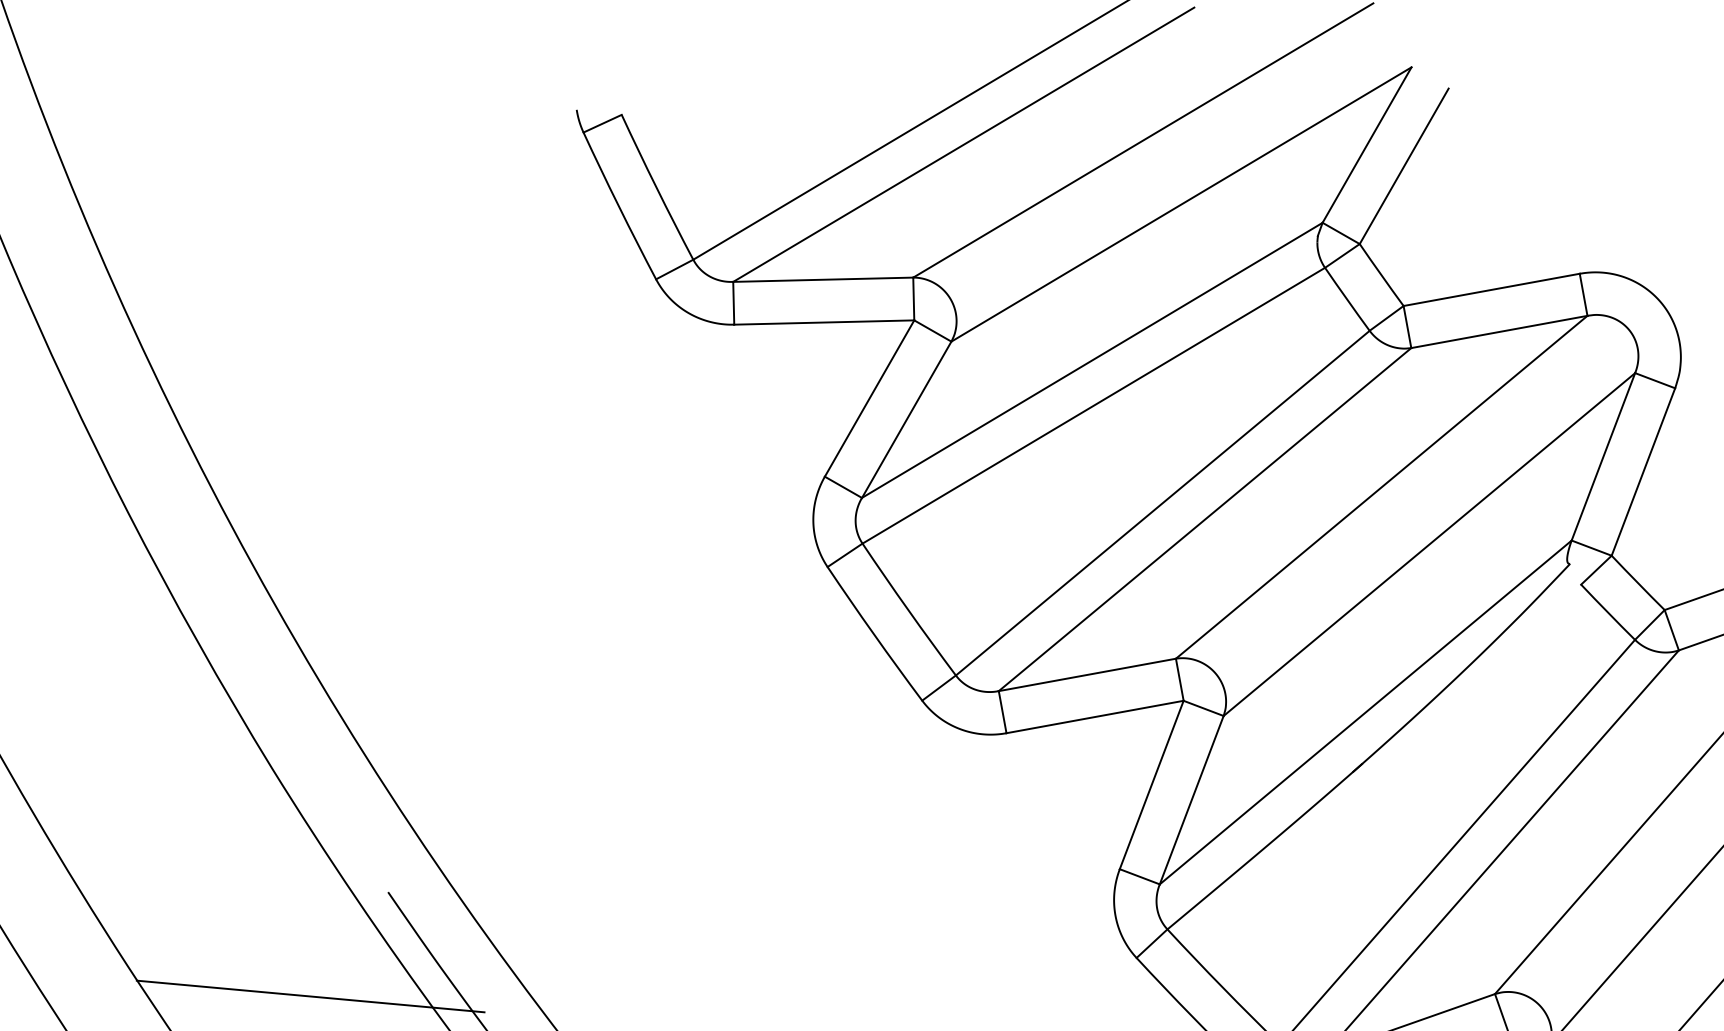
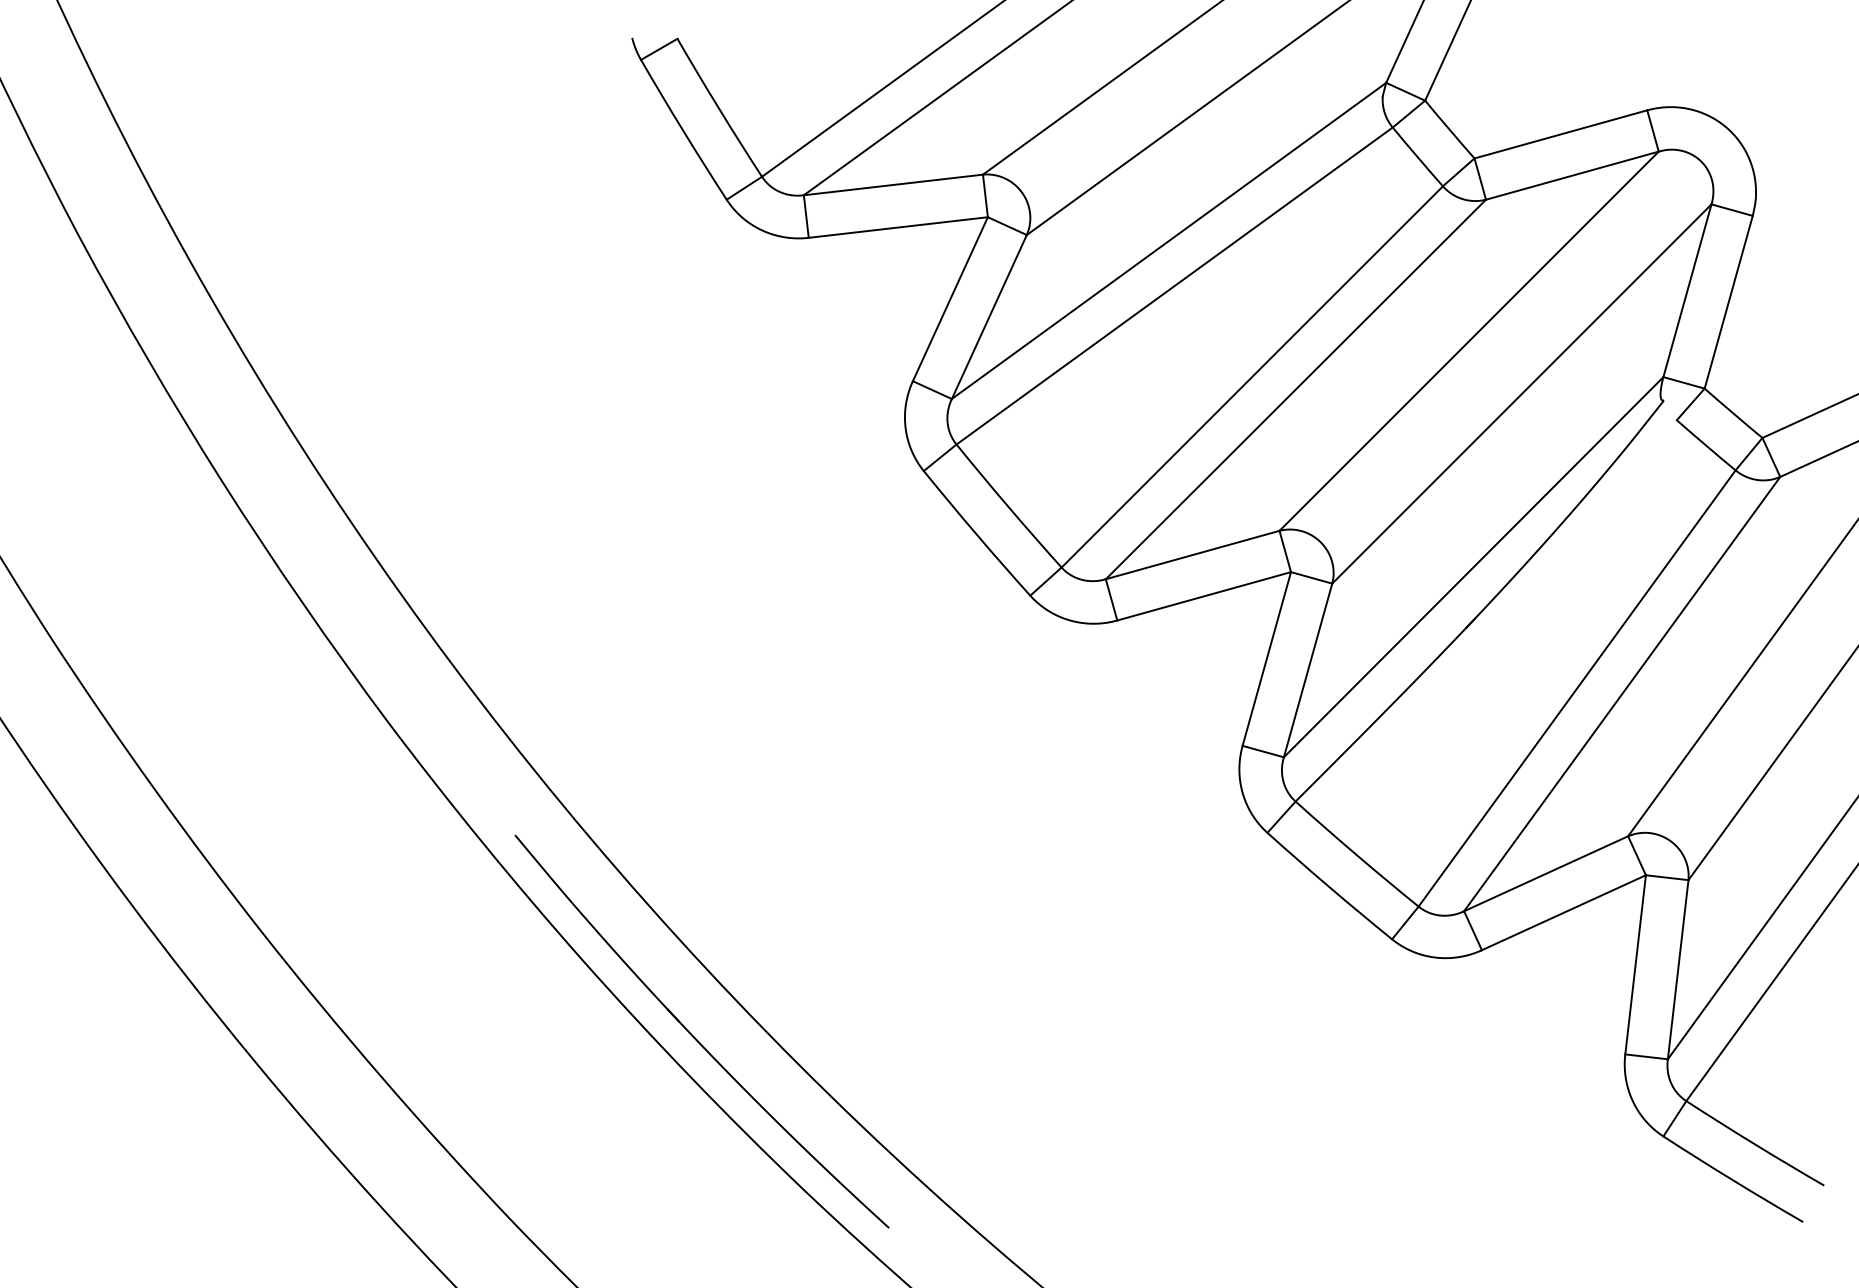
line: (310, 996) -> (447, 946), removed

